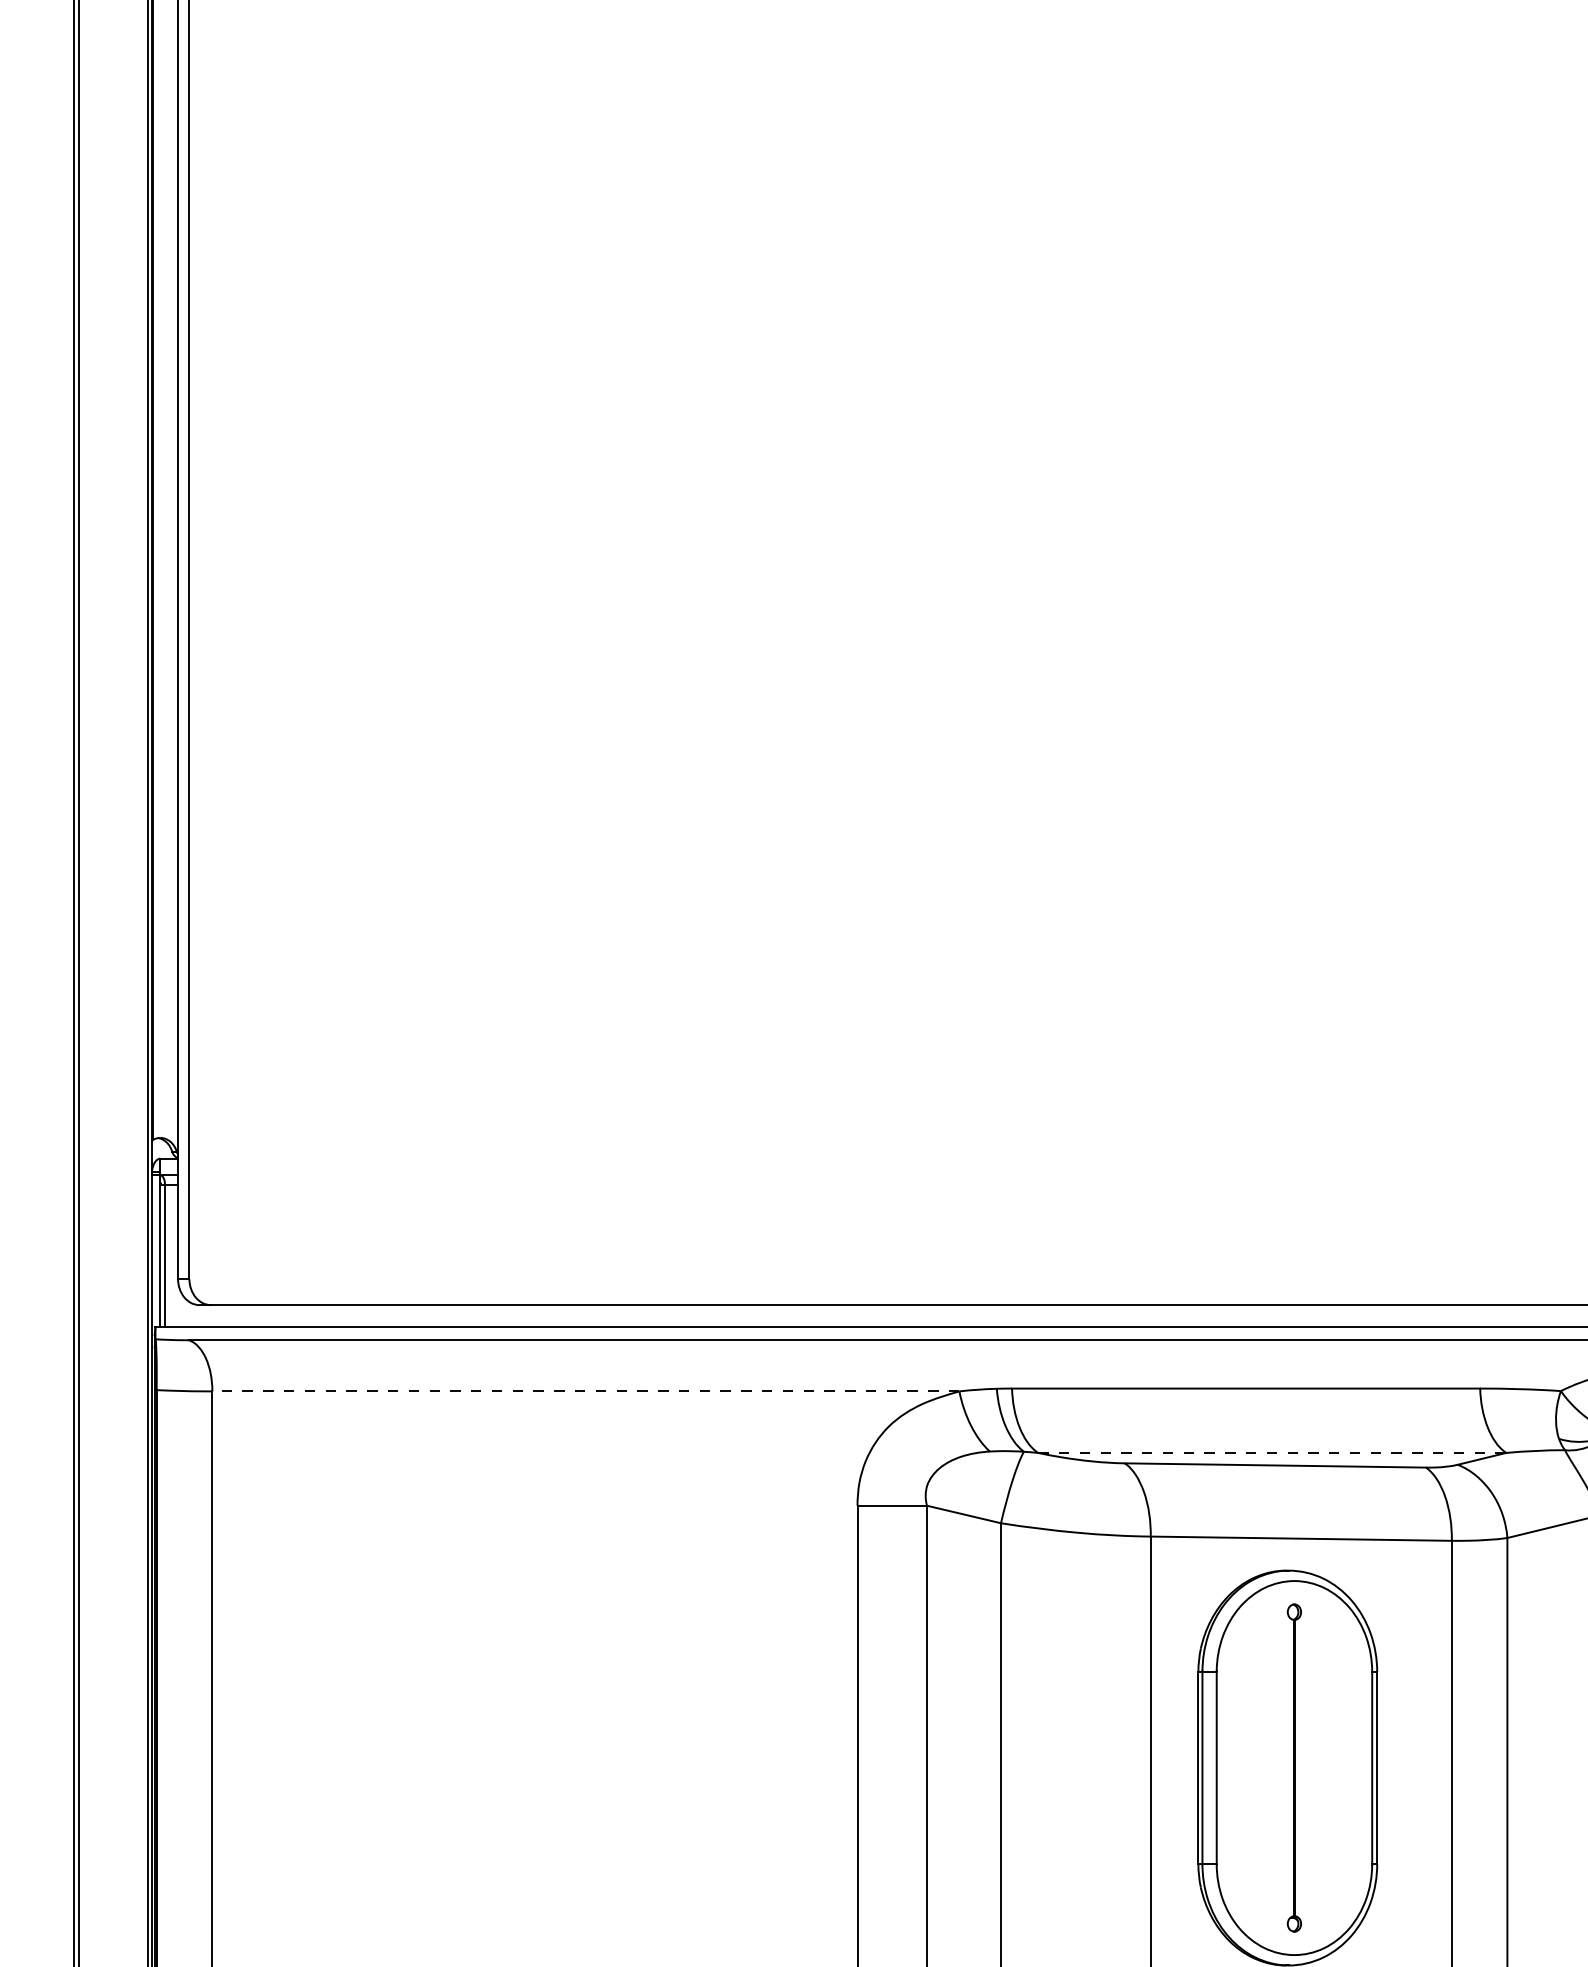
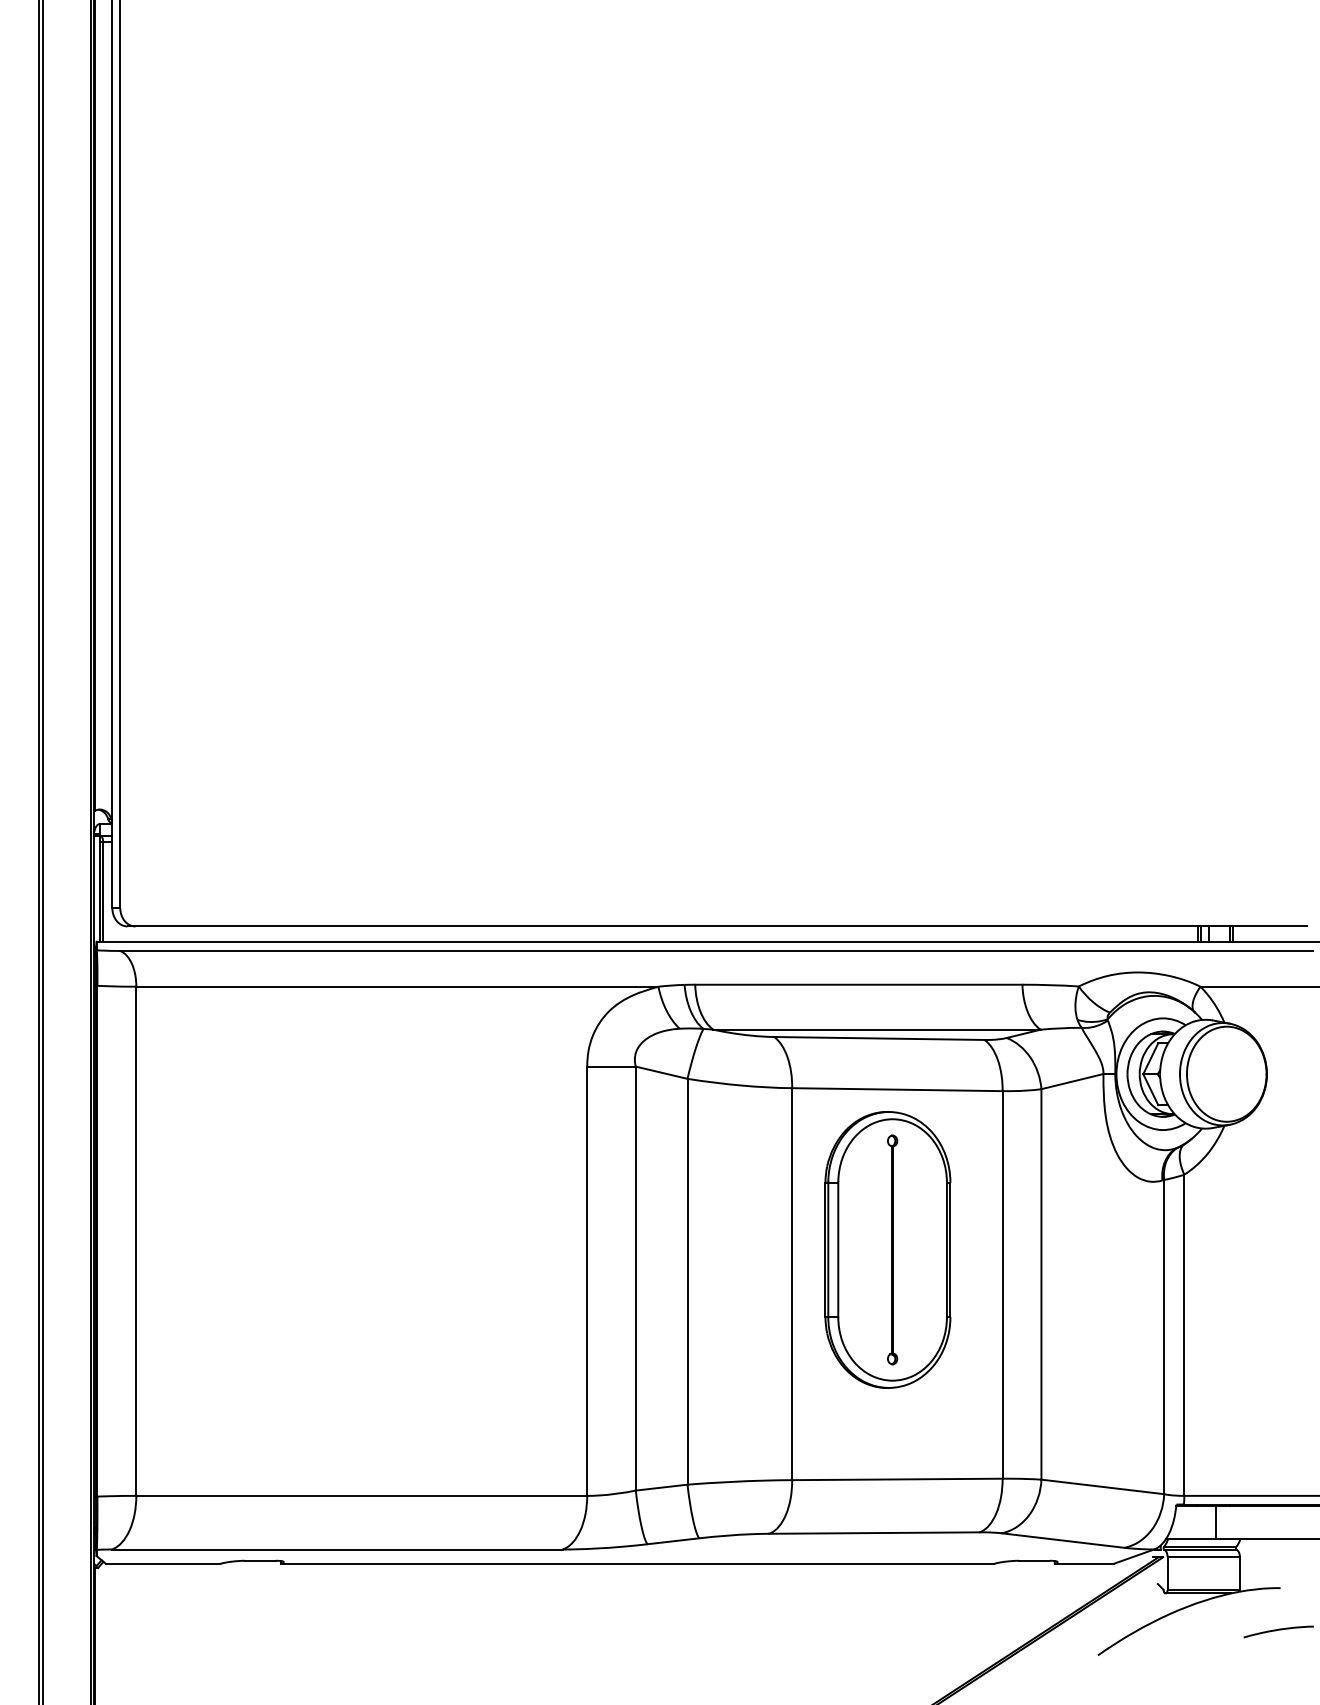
line: (584, 1391) -> (396, 986), dashed -> solid
line: (1272, 1452) -> (877, 1029), dashed -> solid

